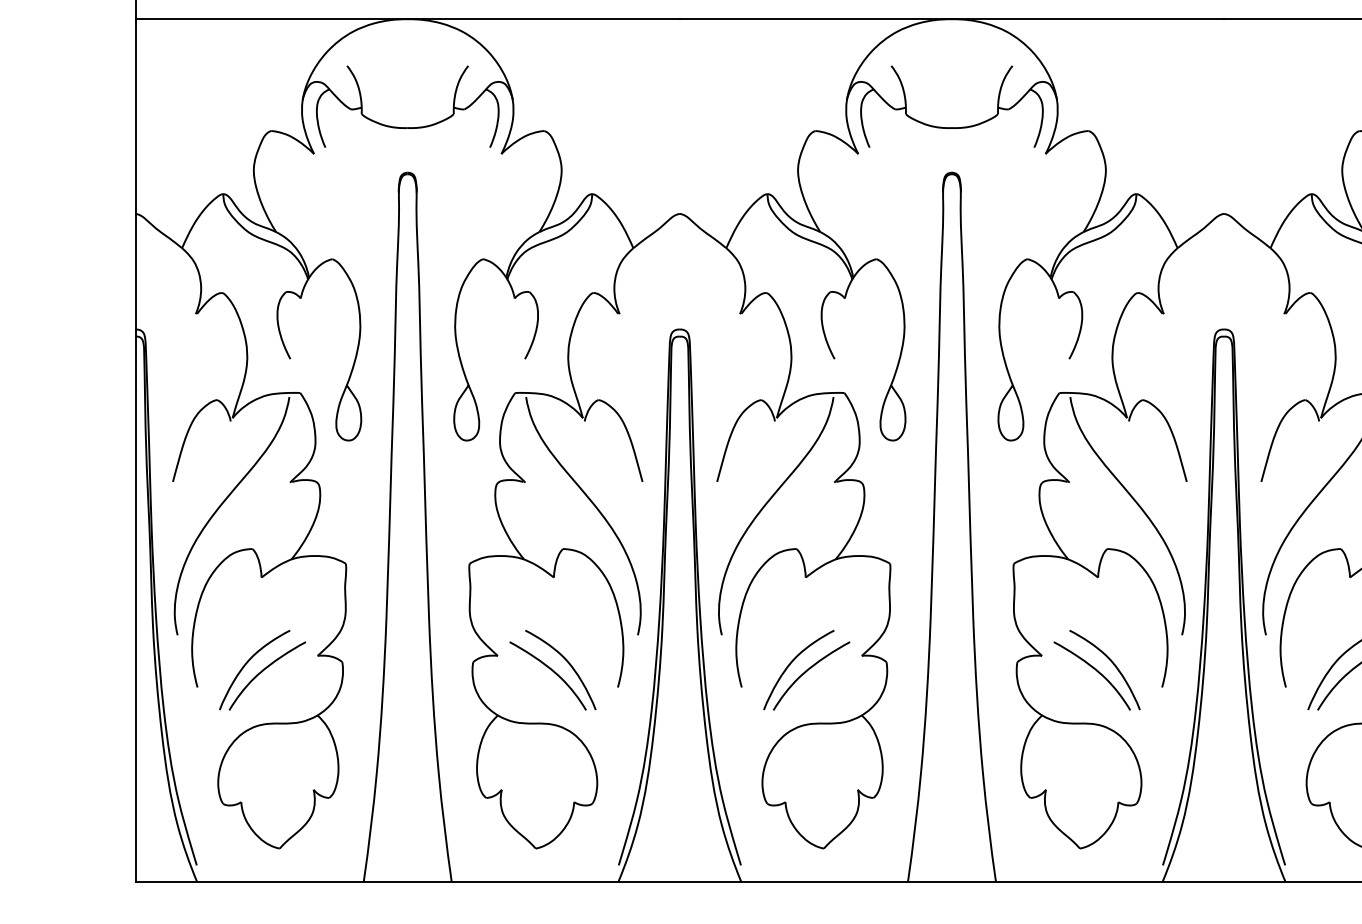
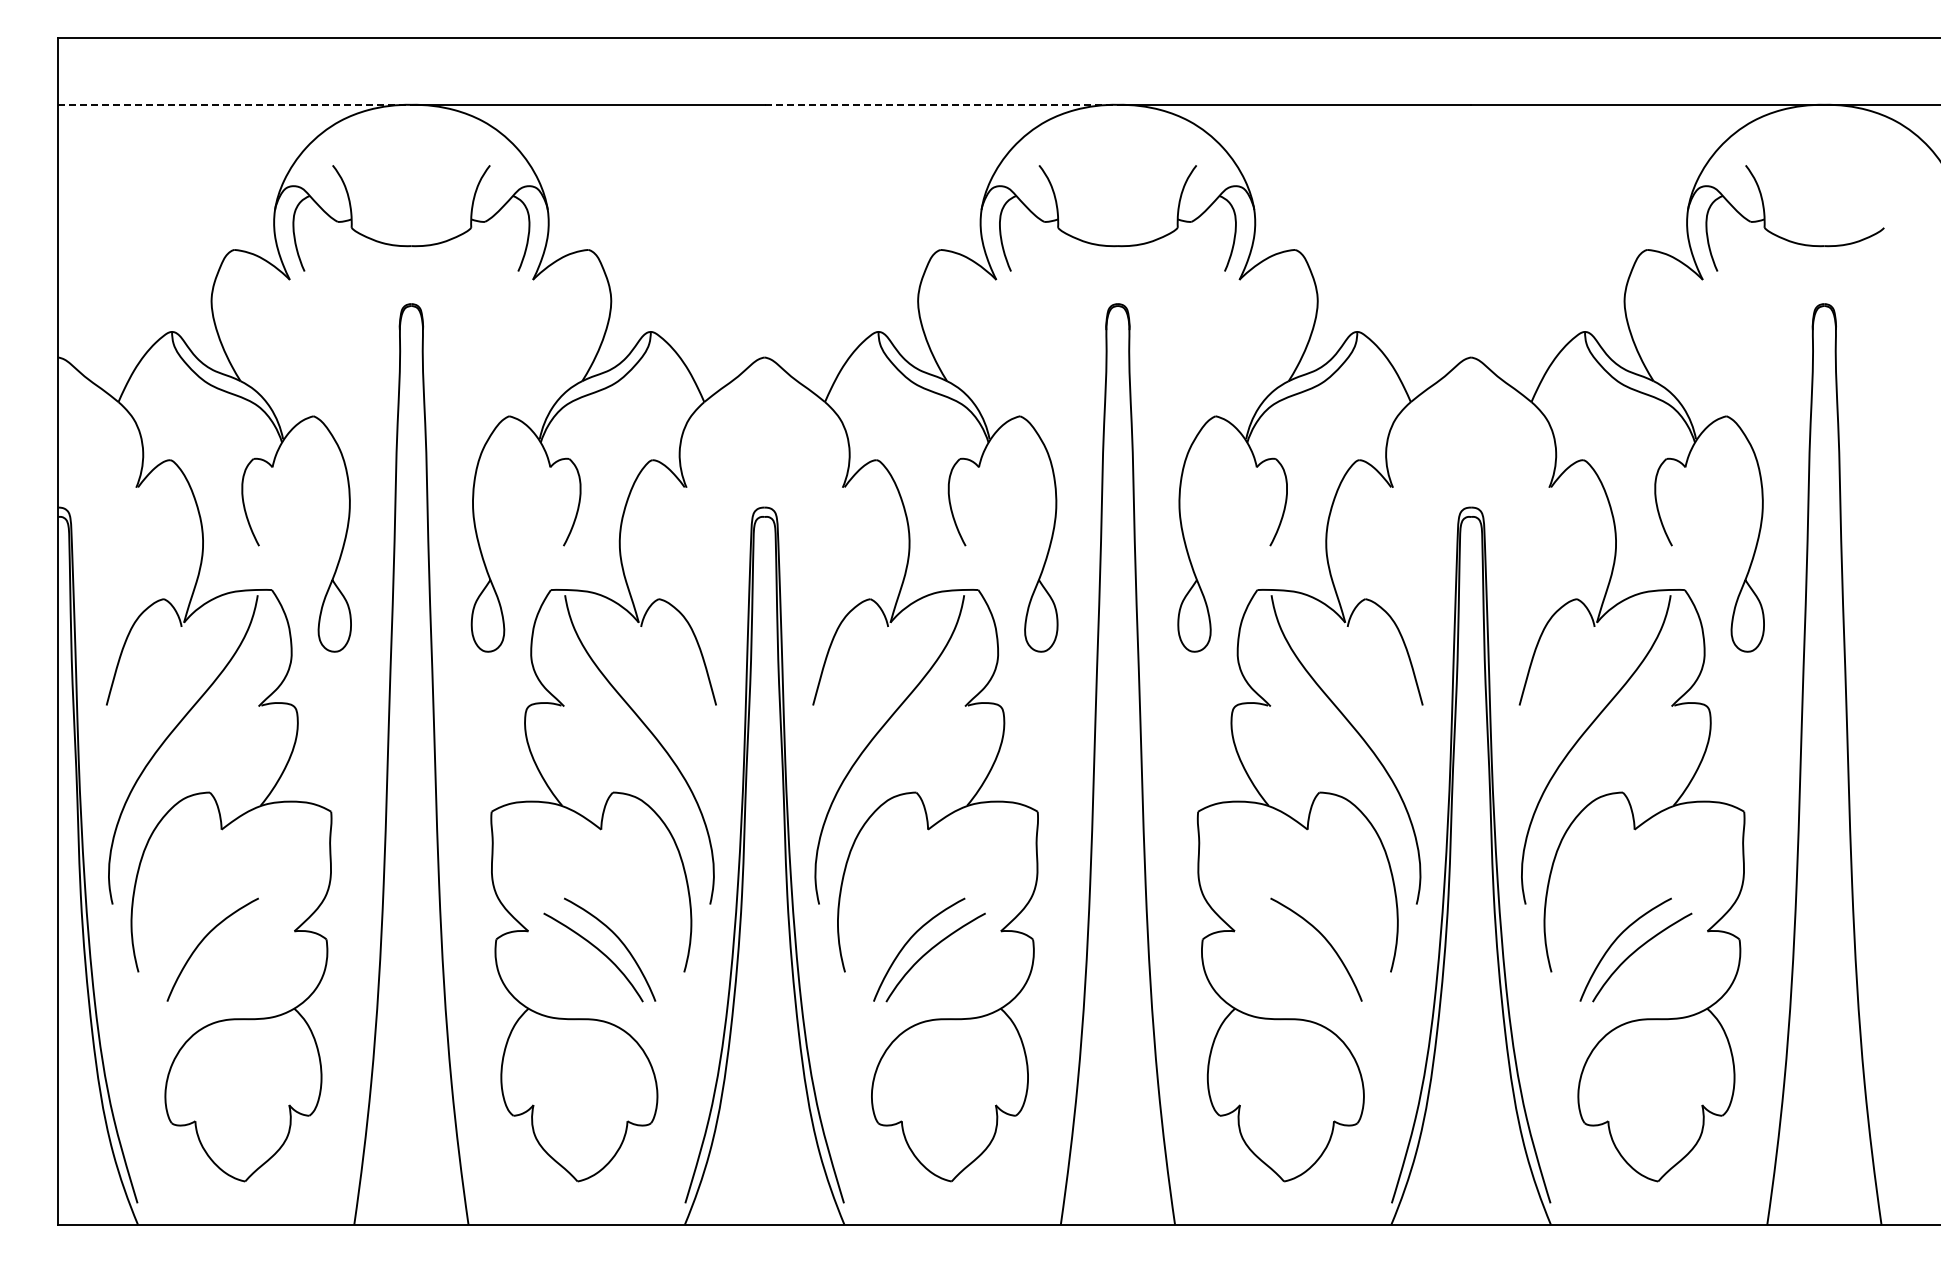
line: (271, 18) -> (234, 104), solid -> dashed
line: (816, 18) -> (941, 104), solid -> dashed
curve: (262, 671) -> (223, 951), removed
curve: (1096, 671) -> (1305, 951), removed

